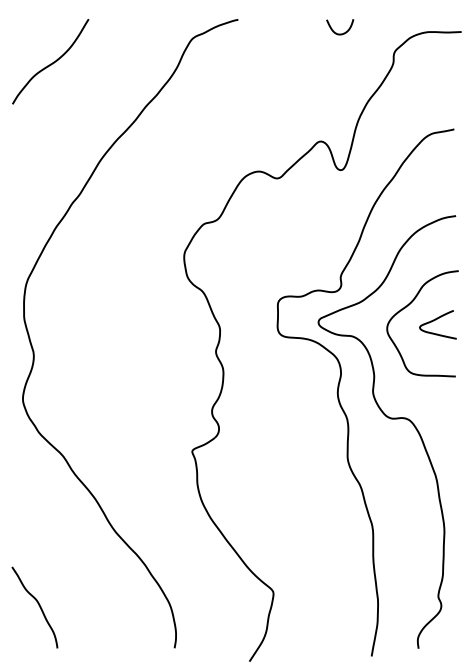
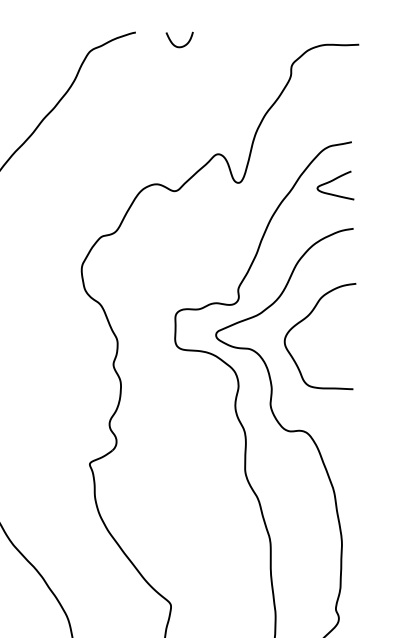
curve: (343, 32) -> (183, 45), moved
curve: (436, 320) -> (334, 181), moved

